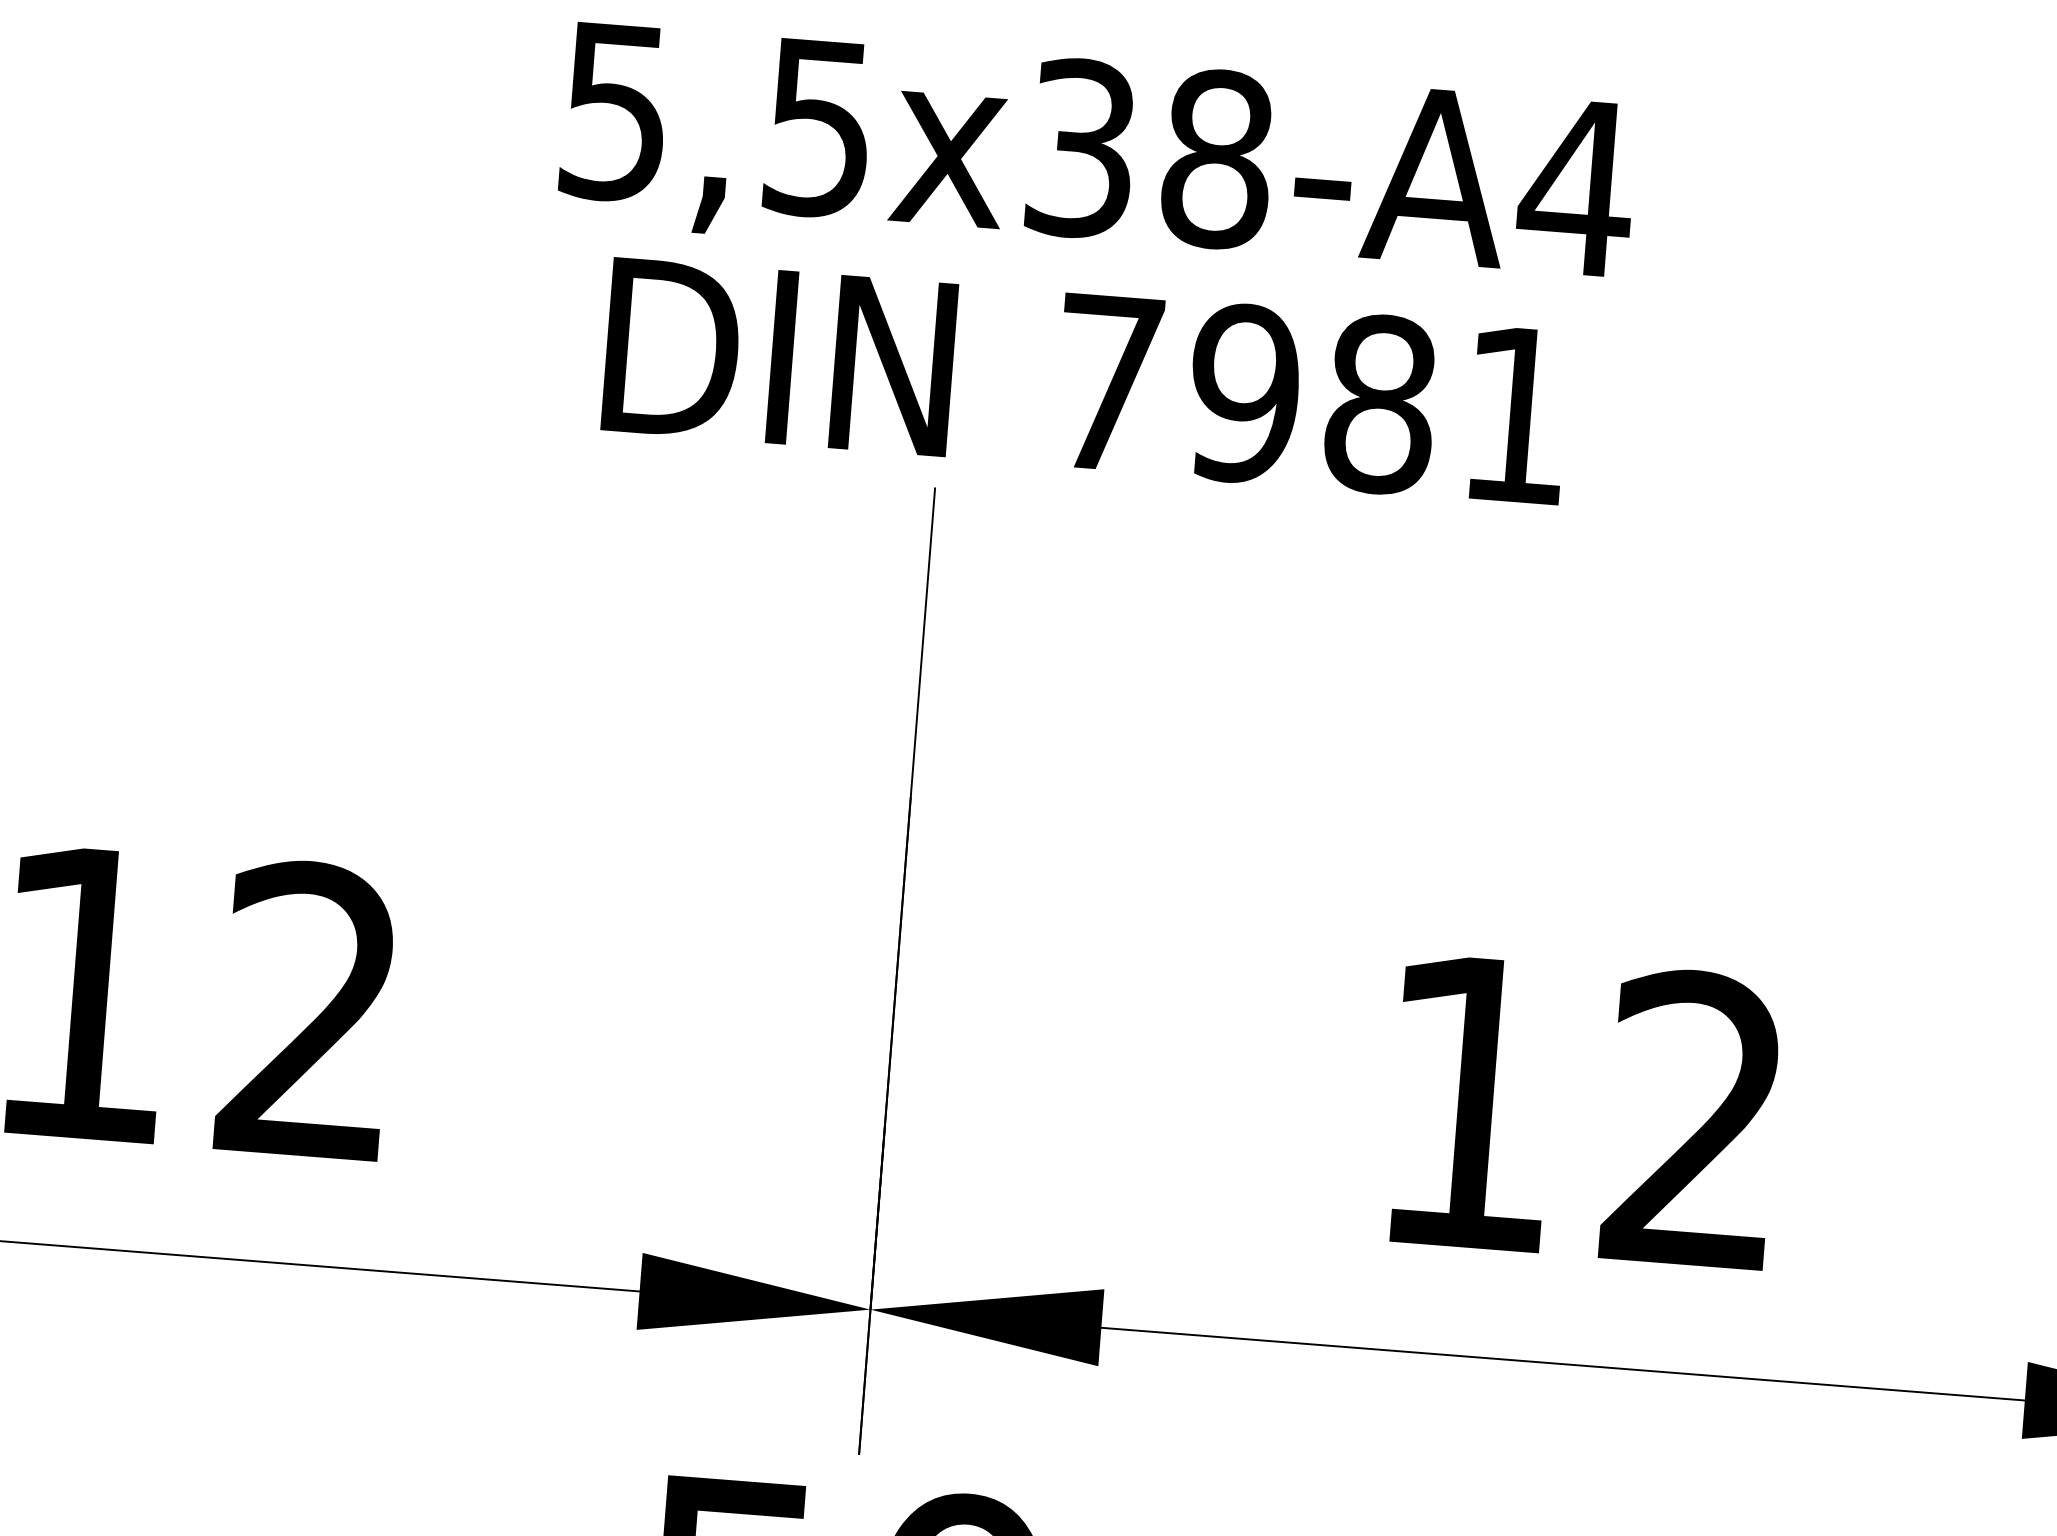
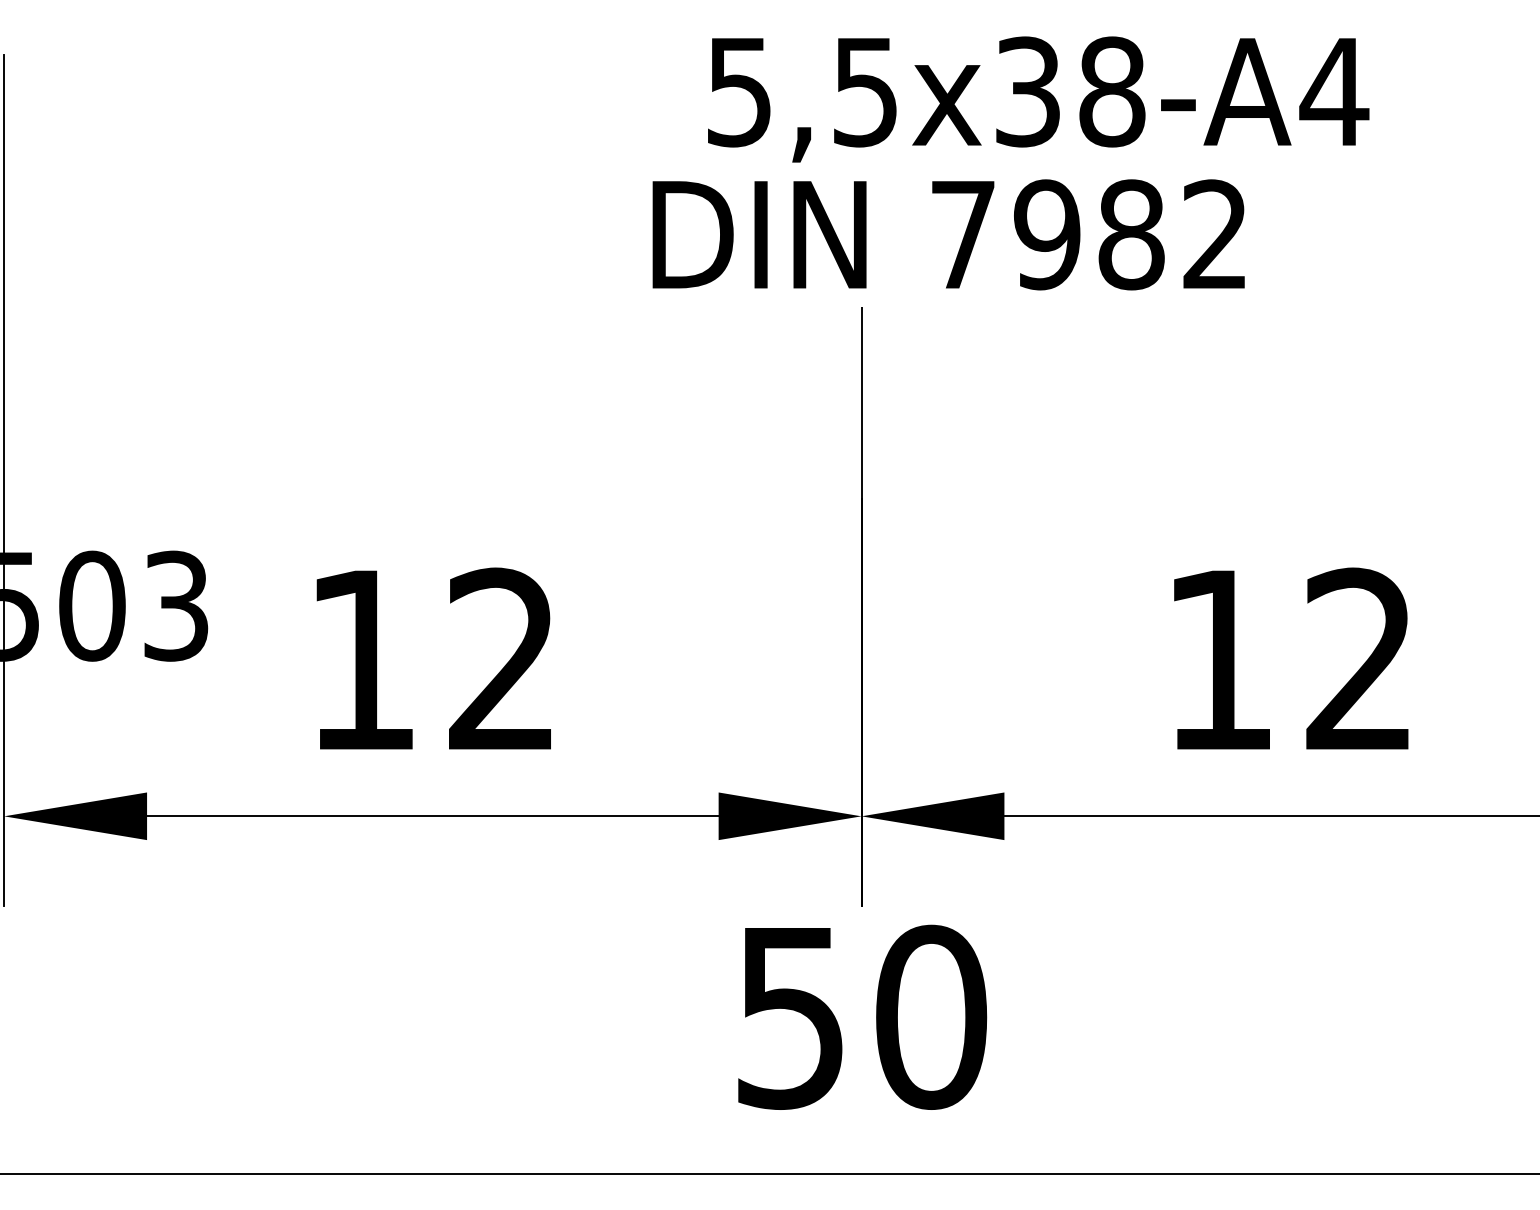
text: (1097, 162) -> (1038, 99), moved
text: (1514, 412) -> (1214, 233), 7981 -> 7982

